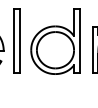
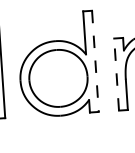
line: (79, 41) -> (95, 62), solid -> dashed
line: (92, 49) -> (116, 73), solid -> dashed

